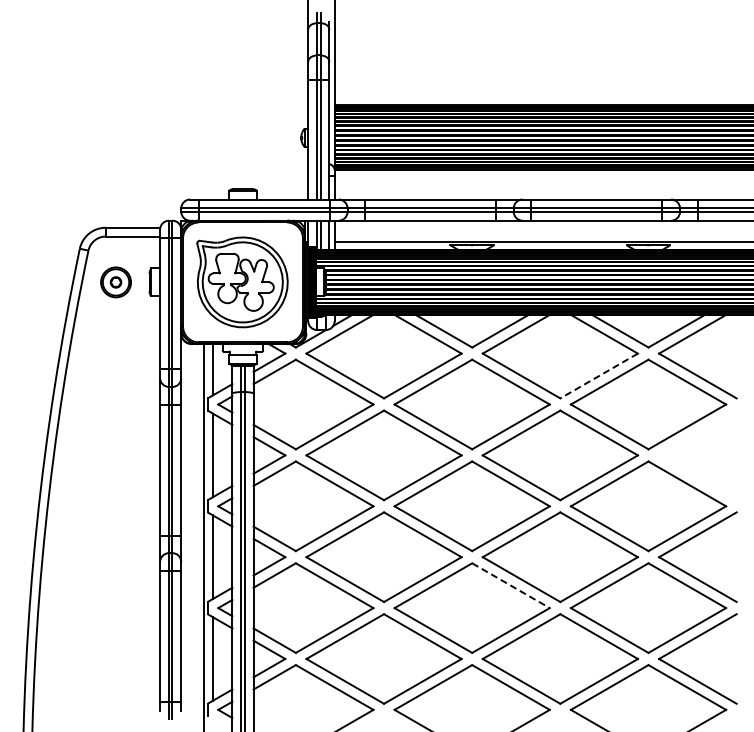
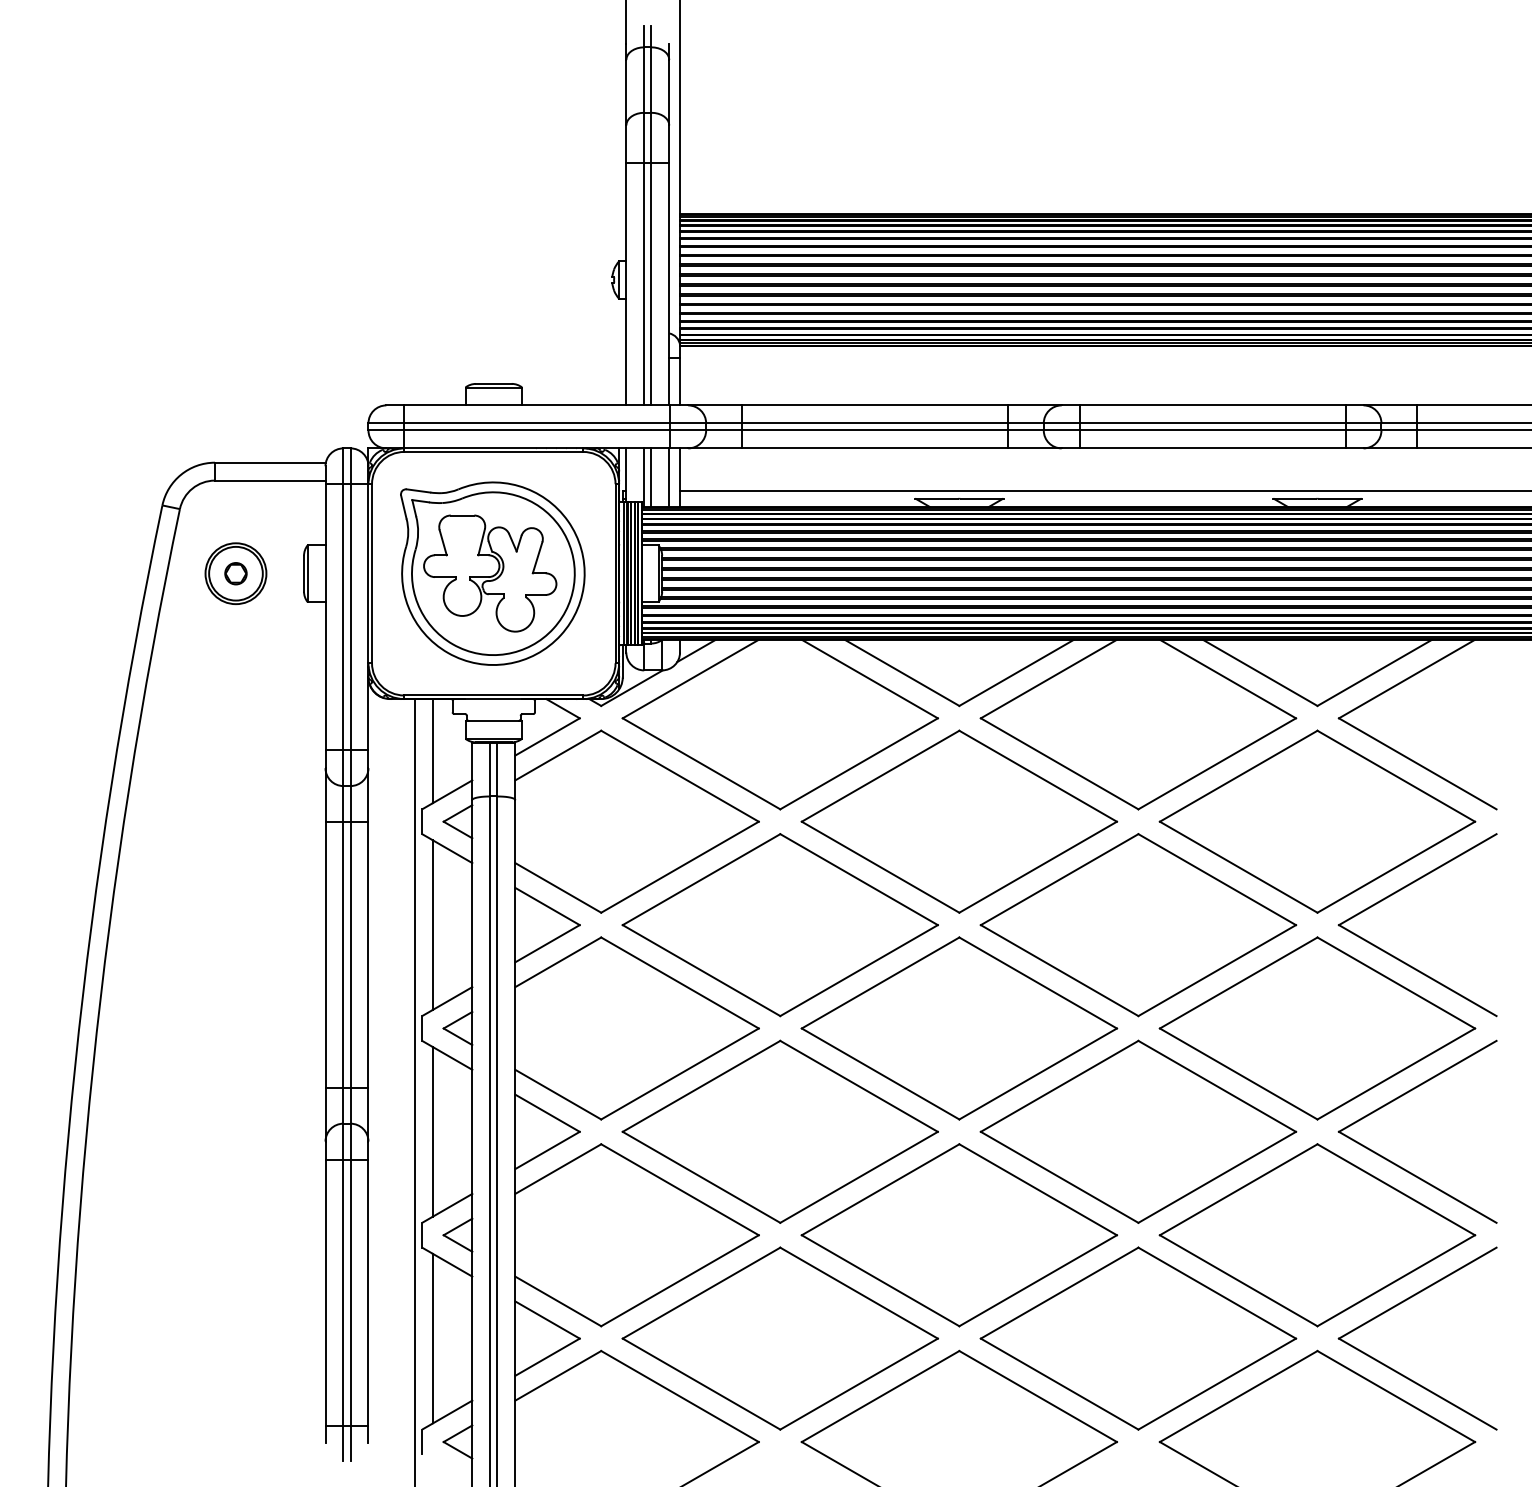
line: (599, 376) -> (1217, 764), dashed -> solid
part: (689, 471) -> (1400, 957), added
line: (510, 585) -> (1037, 1189), dashed -> solid

